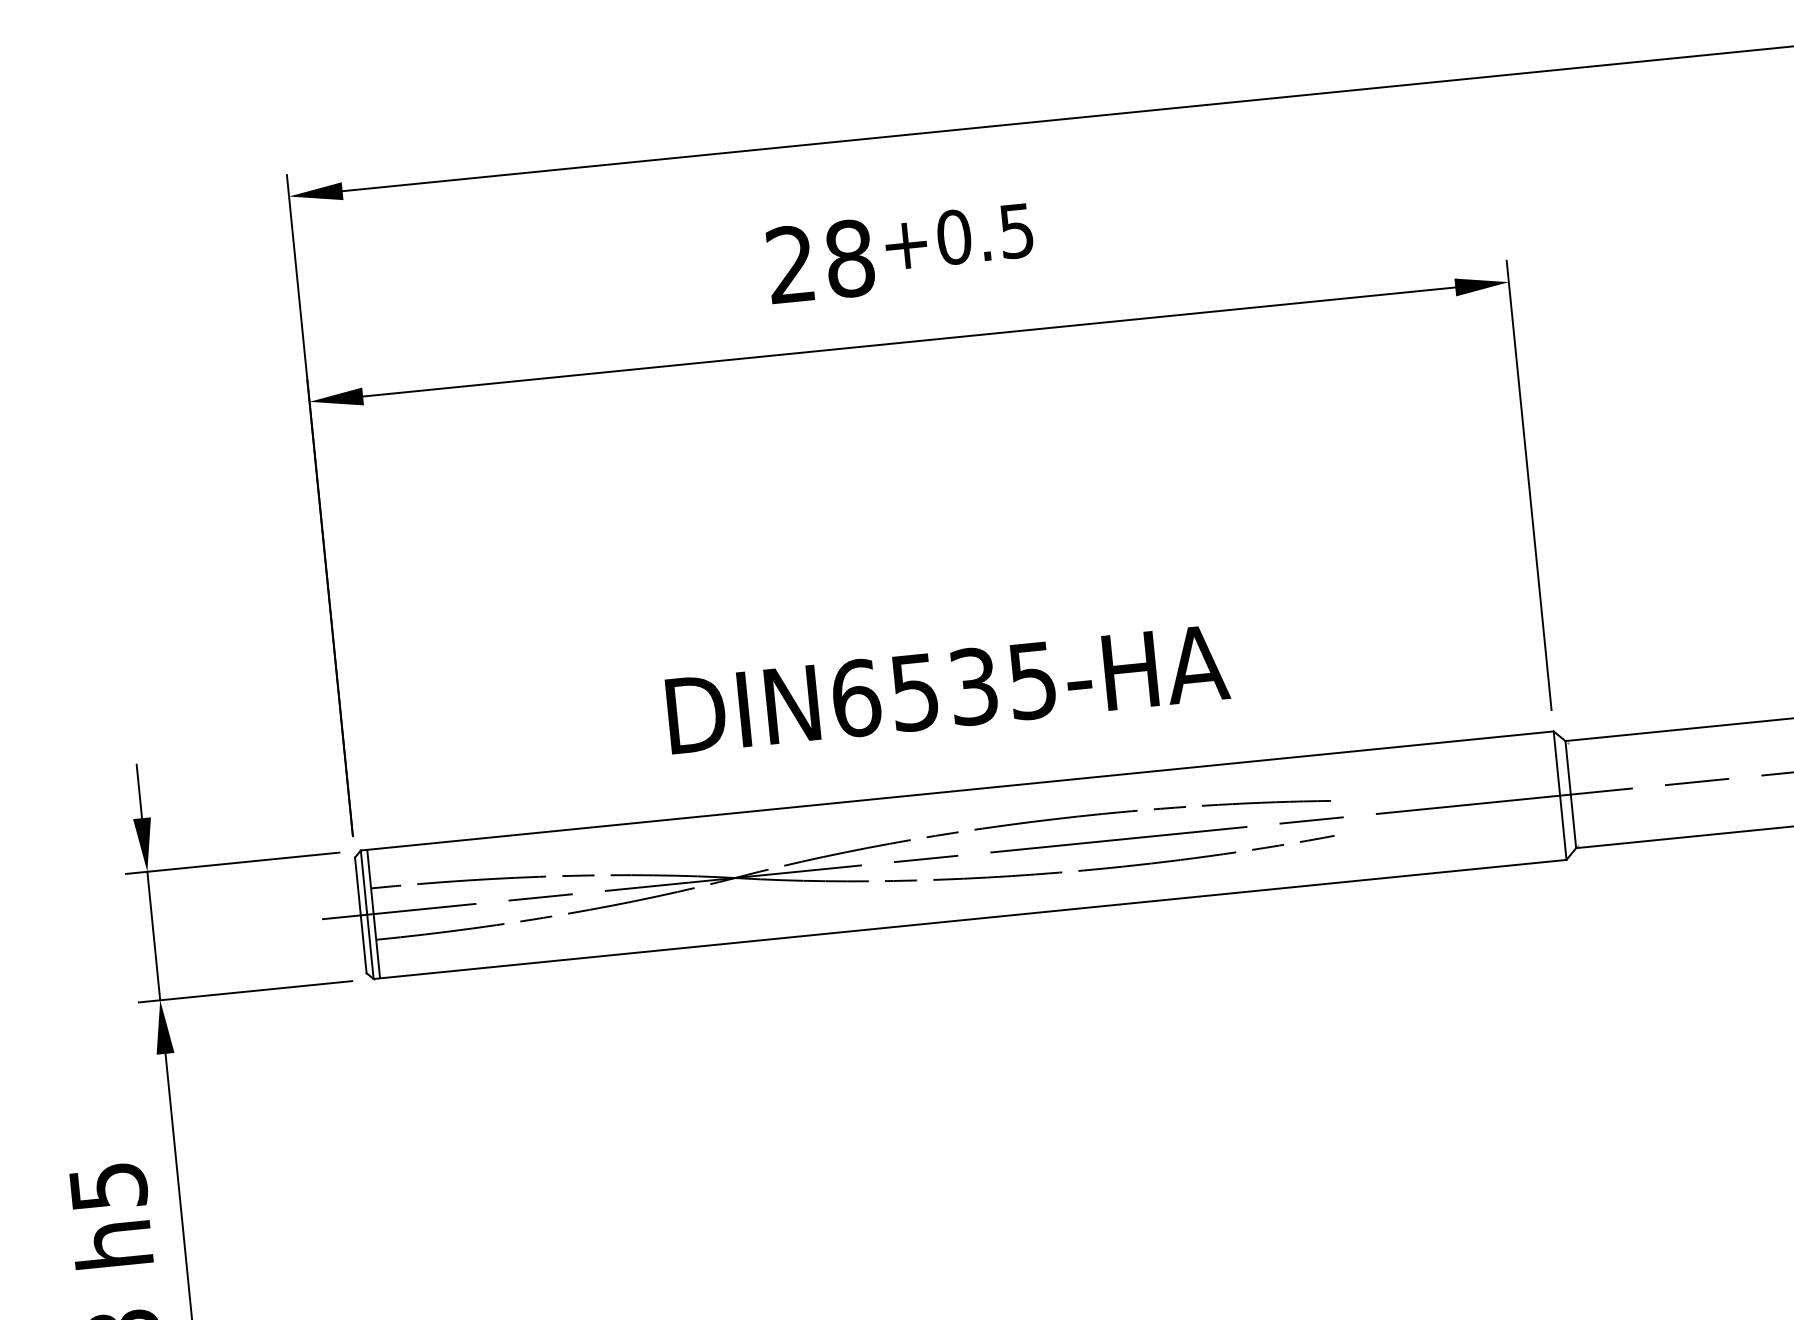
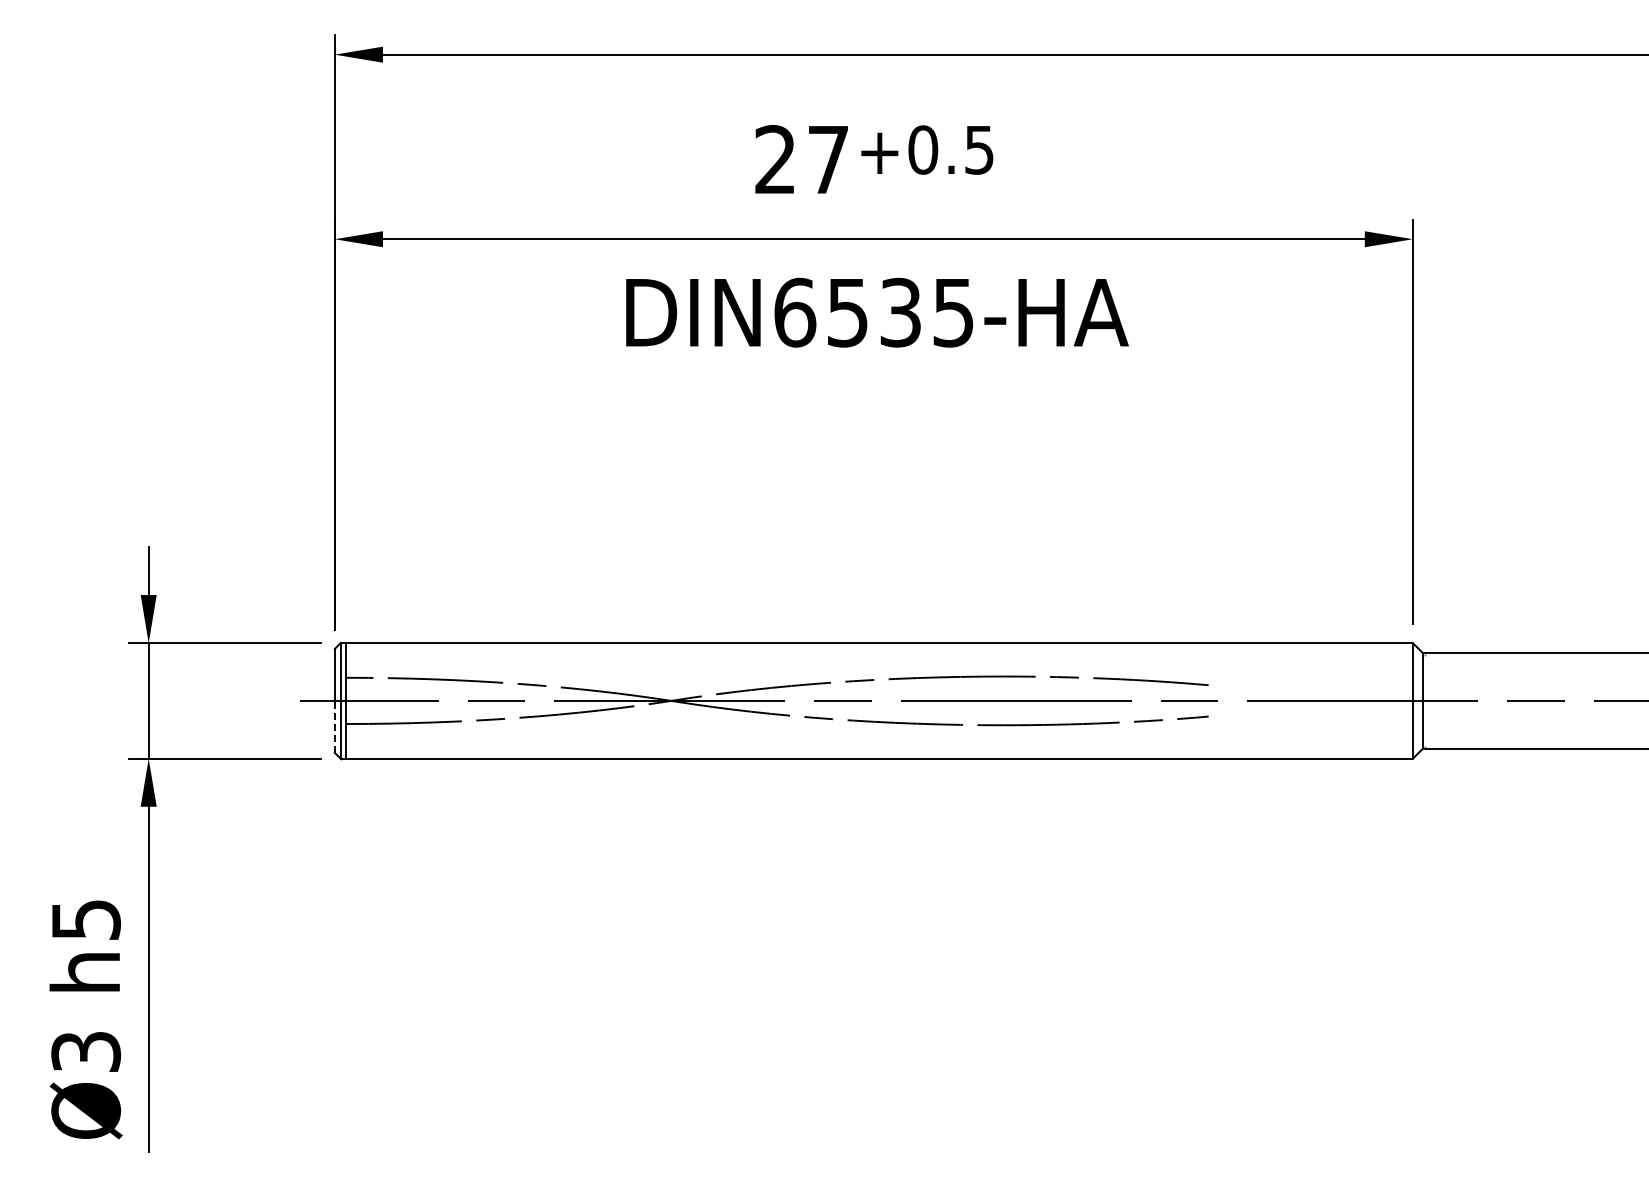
text: (849, 258) -> (828, 159), 28 -> 27
text: (947, 688) -> (877, 312), moved
line: (363, 943) -> (334, 726), solid -> dashed

